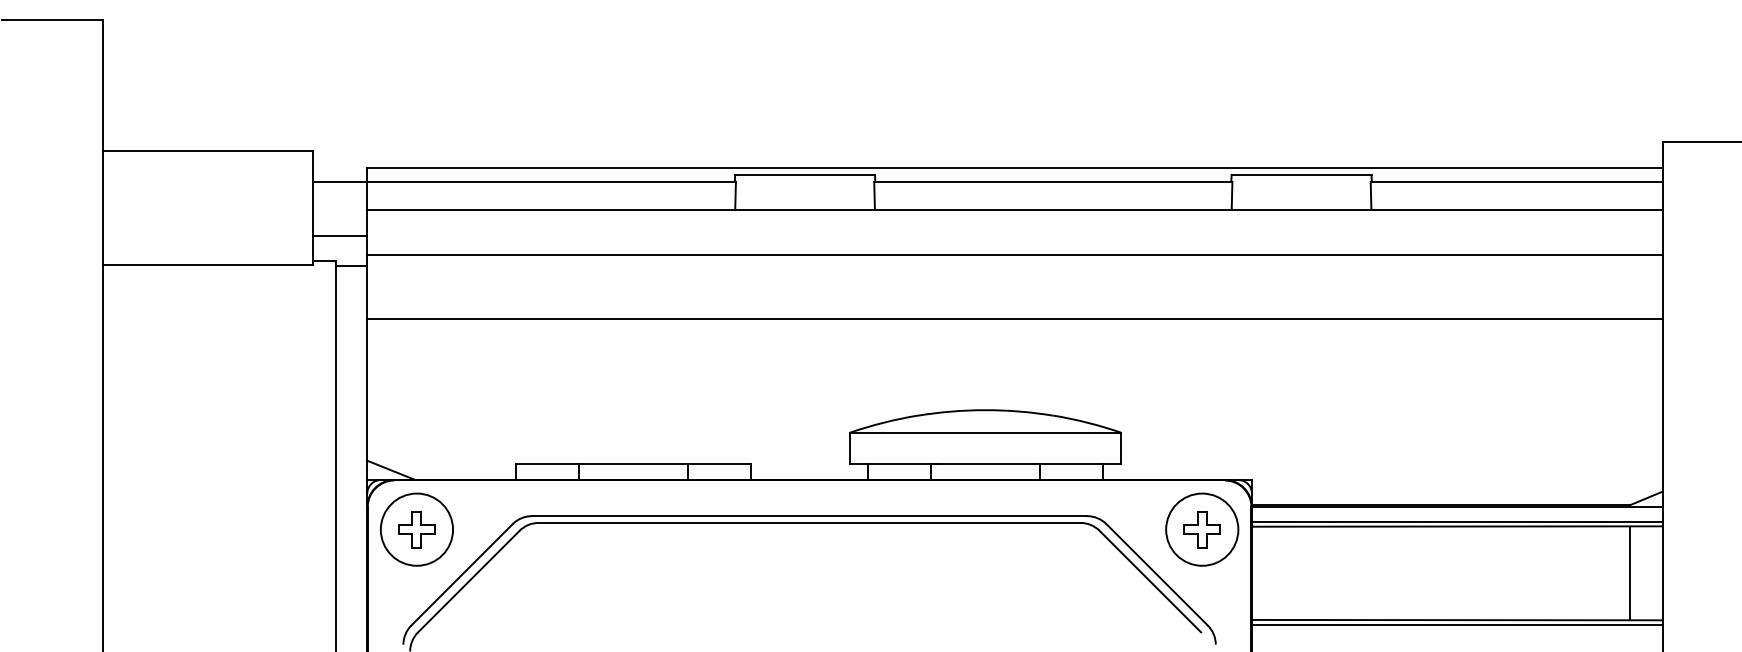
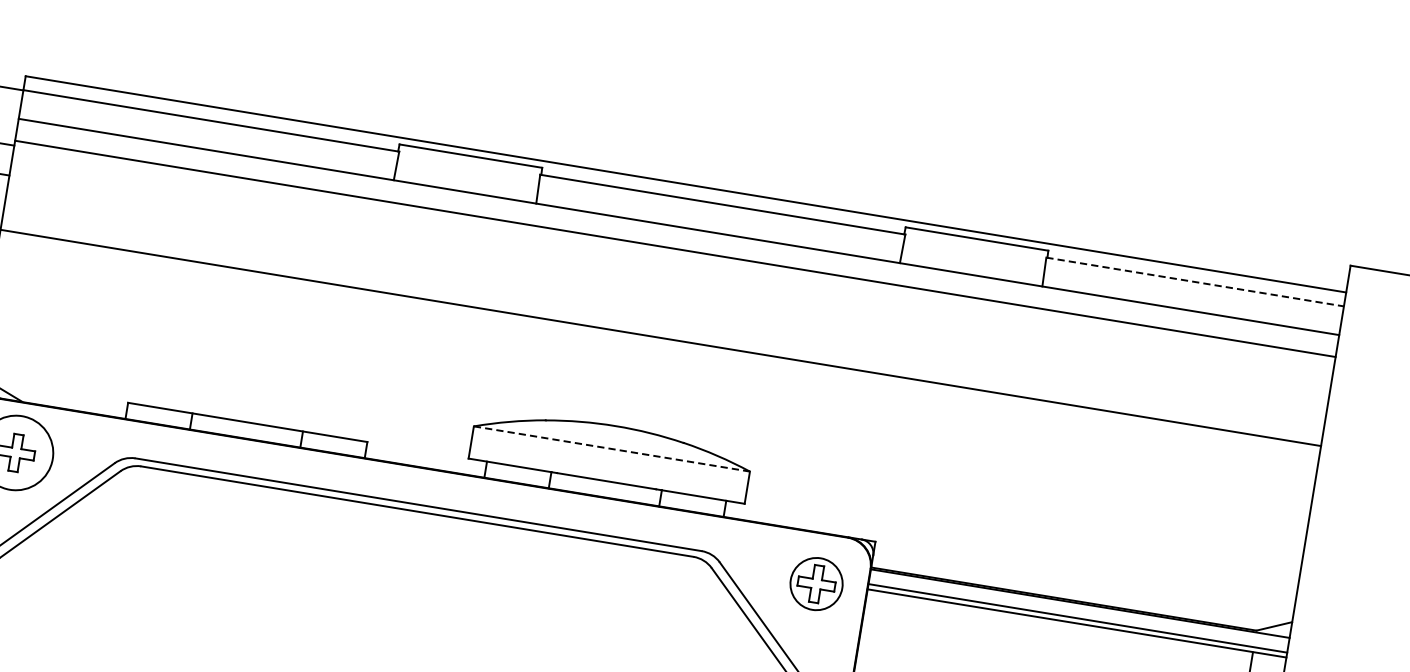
line: (1516, 181) -> (1195, 281), solid -> dashed
line: (1014, 254) -> (674, 248), moved
line: (986, 432) -> (612, 448), solid -> dashed
circle: (1202, 529) -> (816, 583), size x0.7

